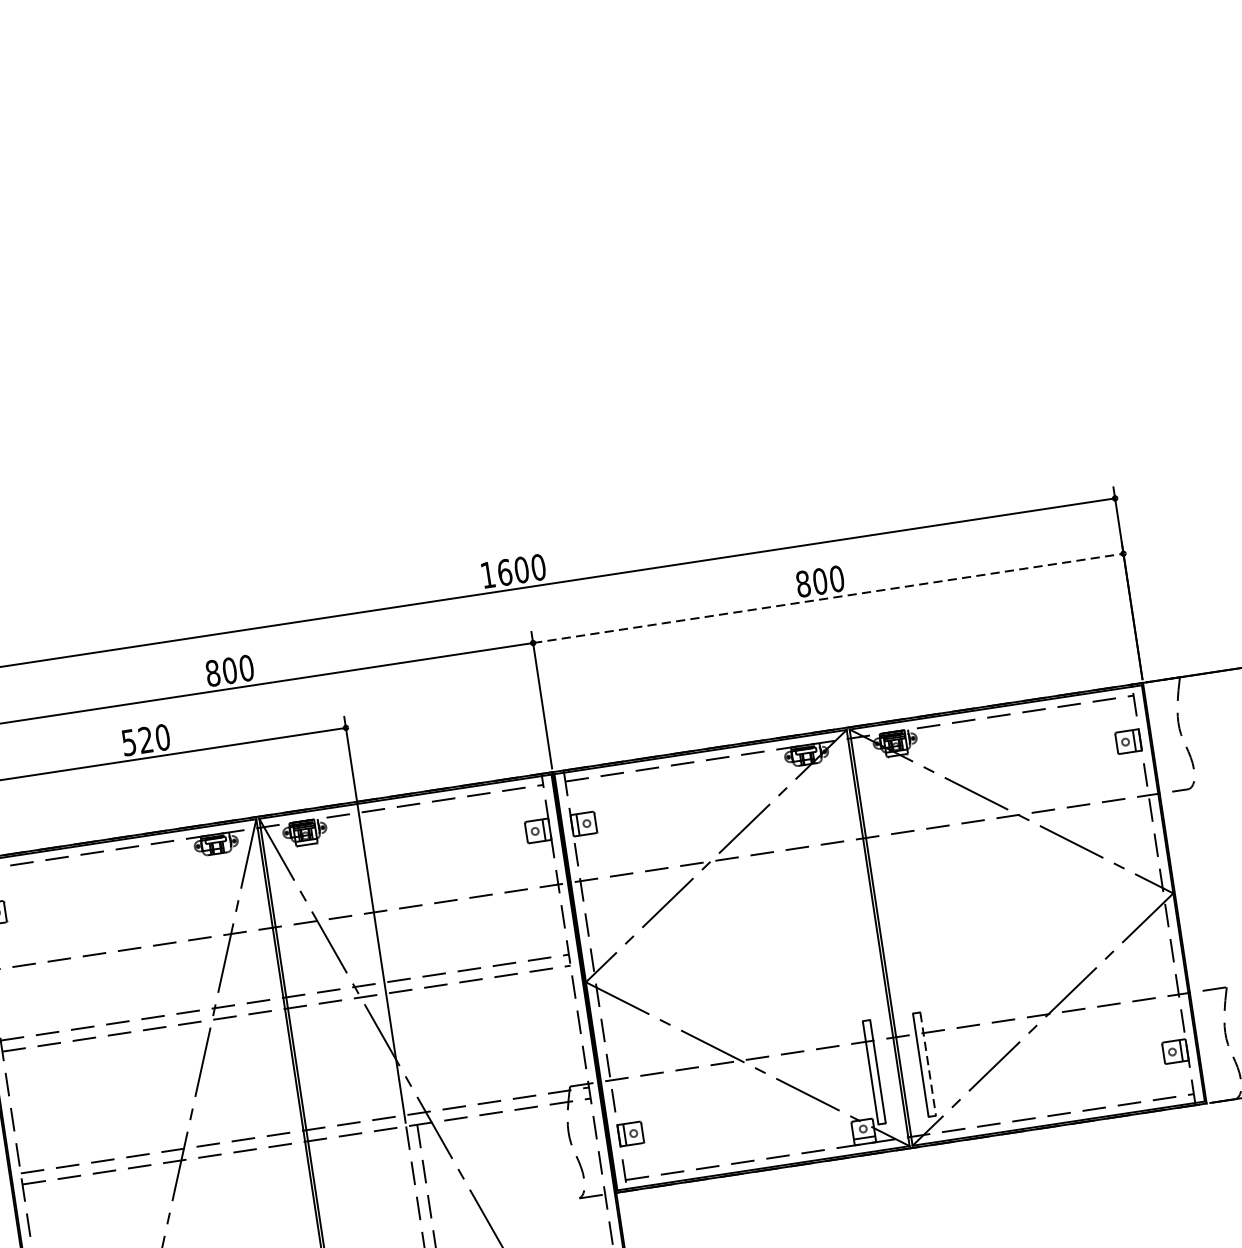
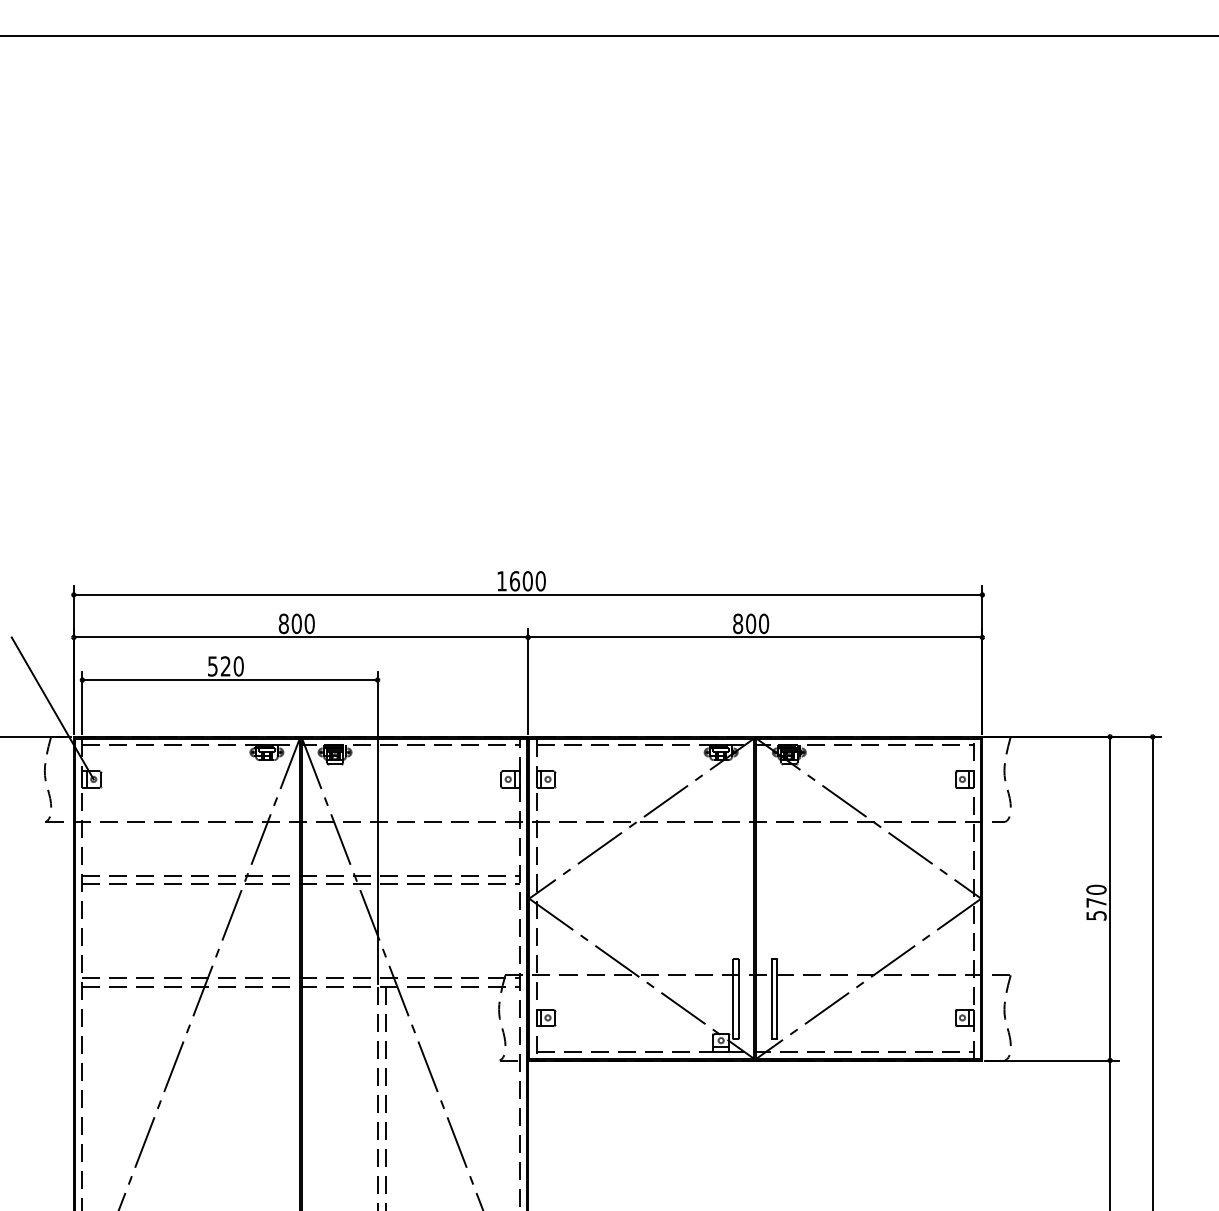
line: (828, 598) -> (755, 637), dashed -> solid
line: (928, 1064) -> (777, 999), dashed -> solid

